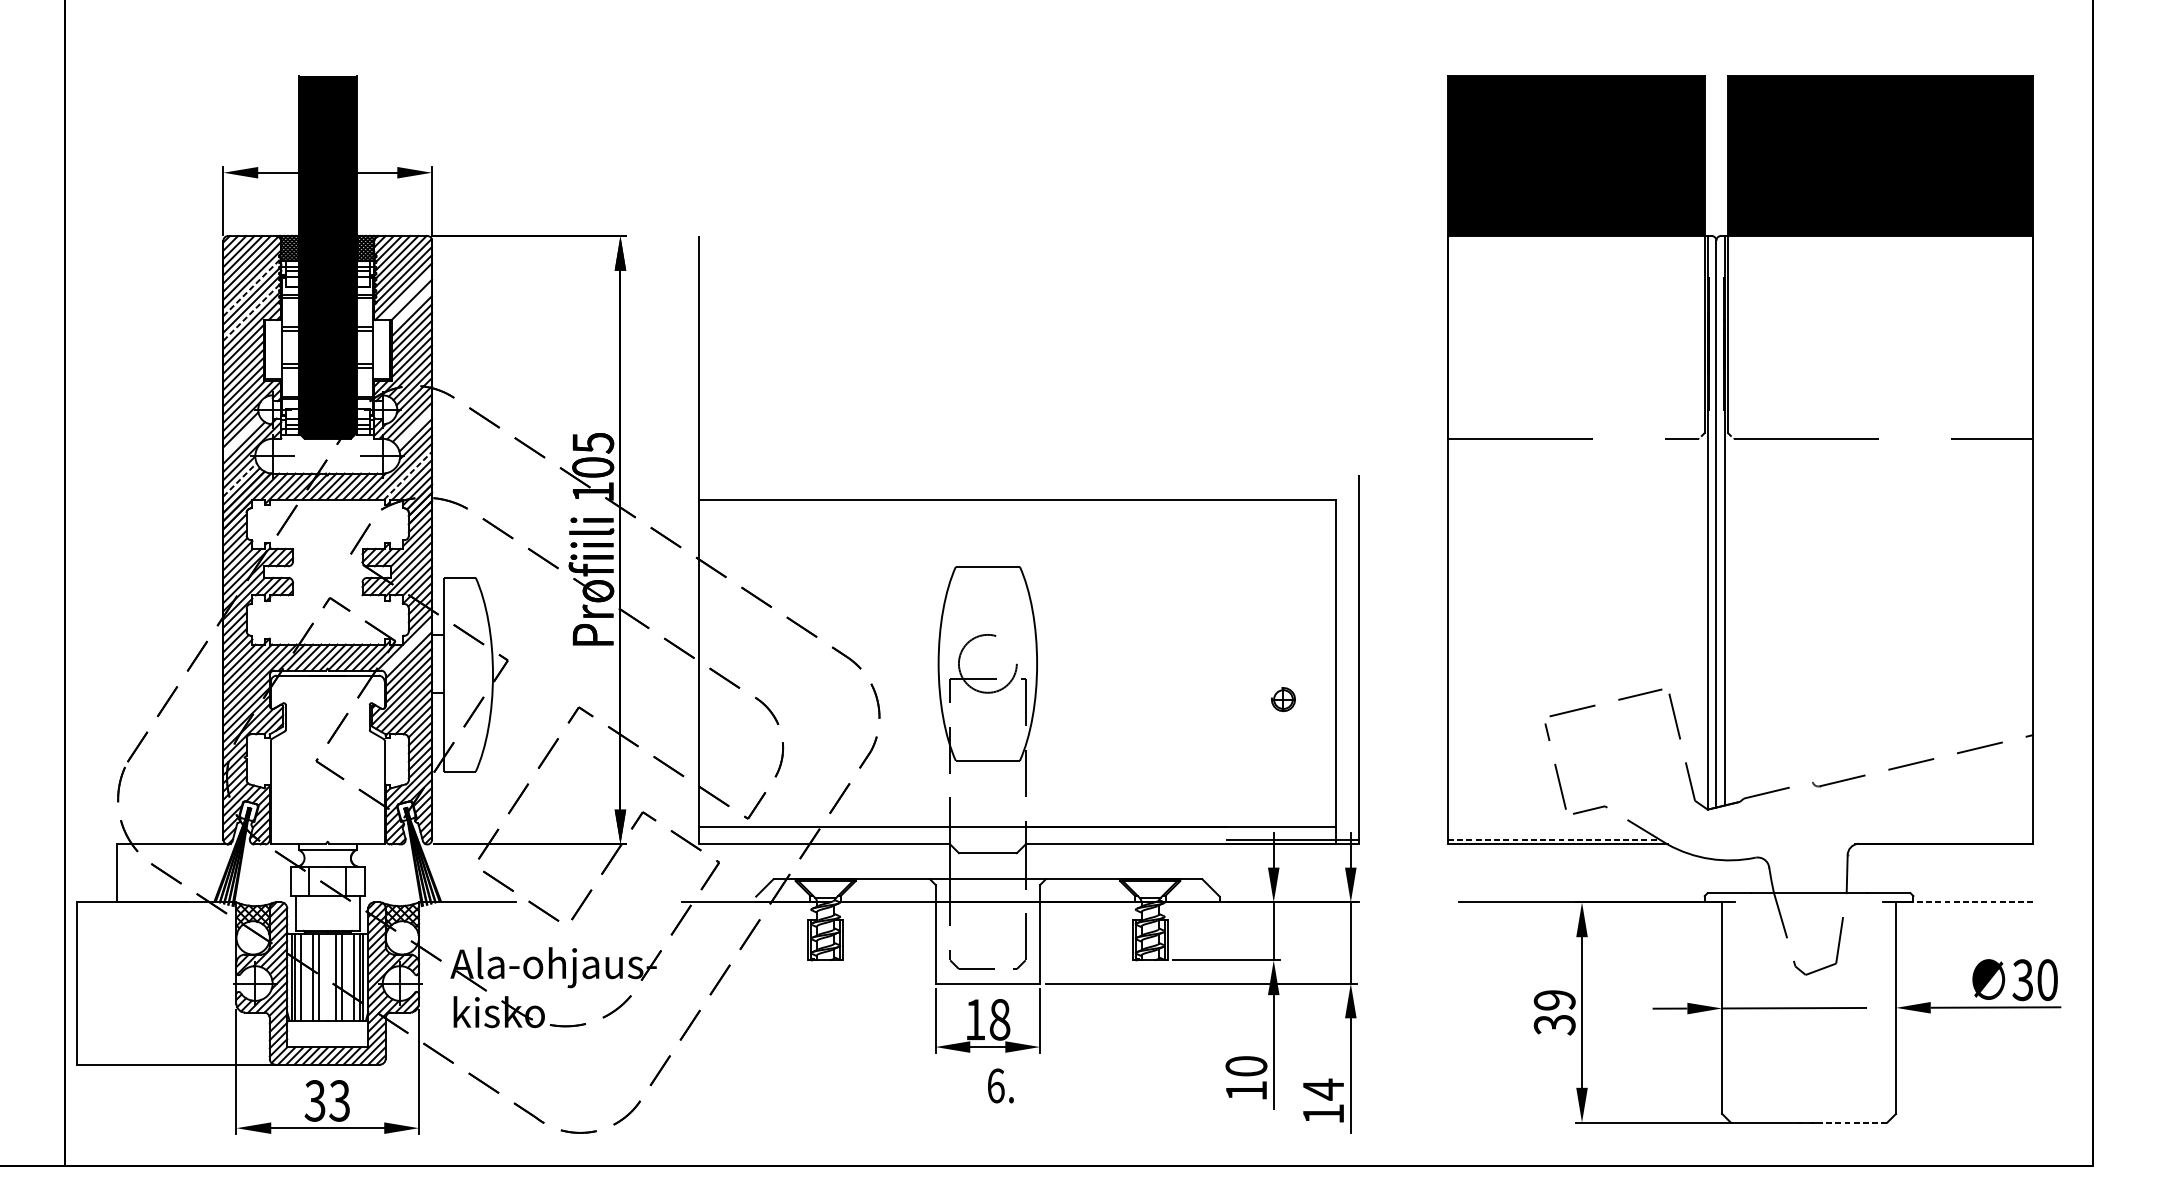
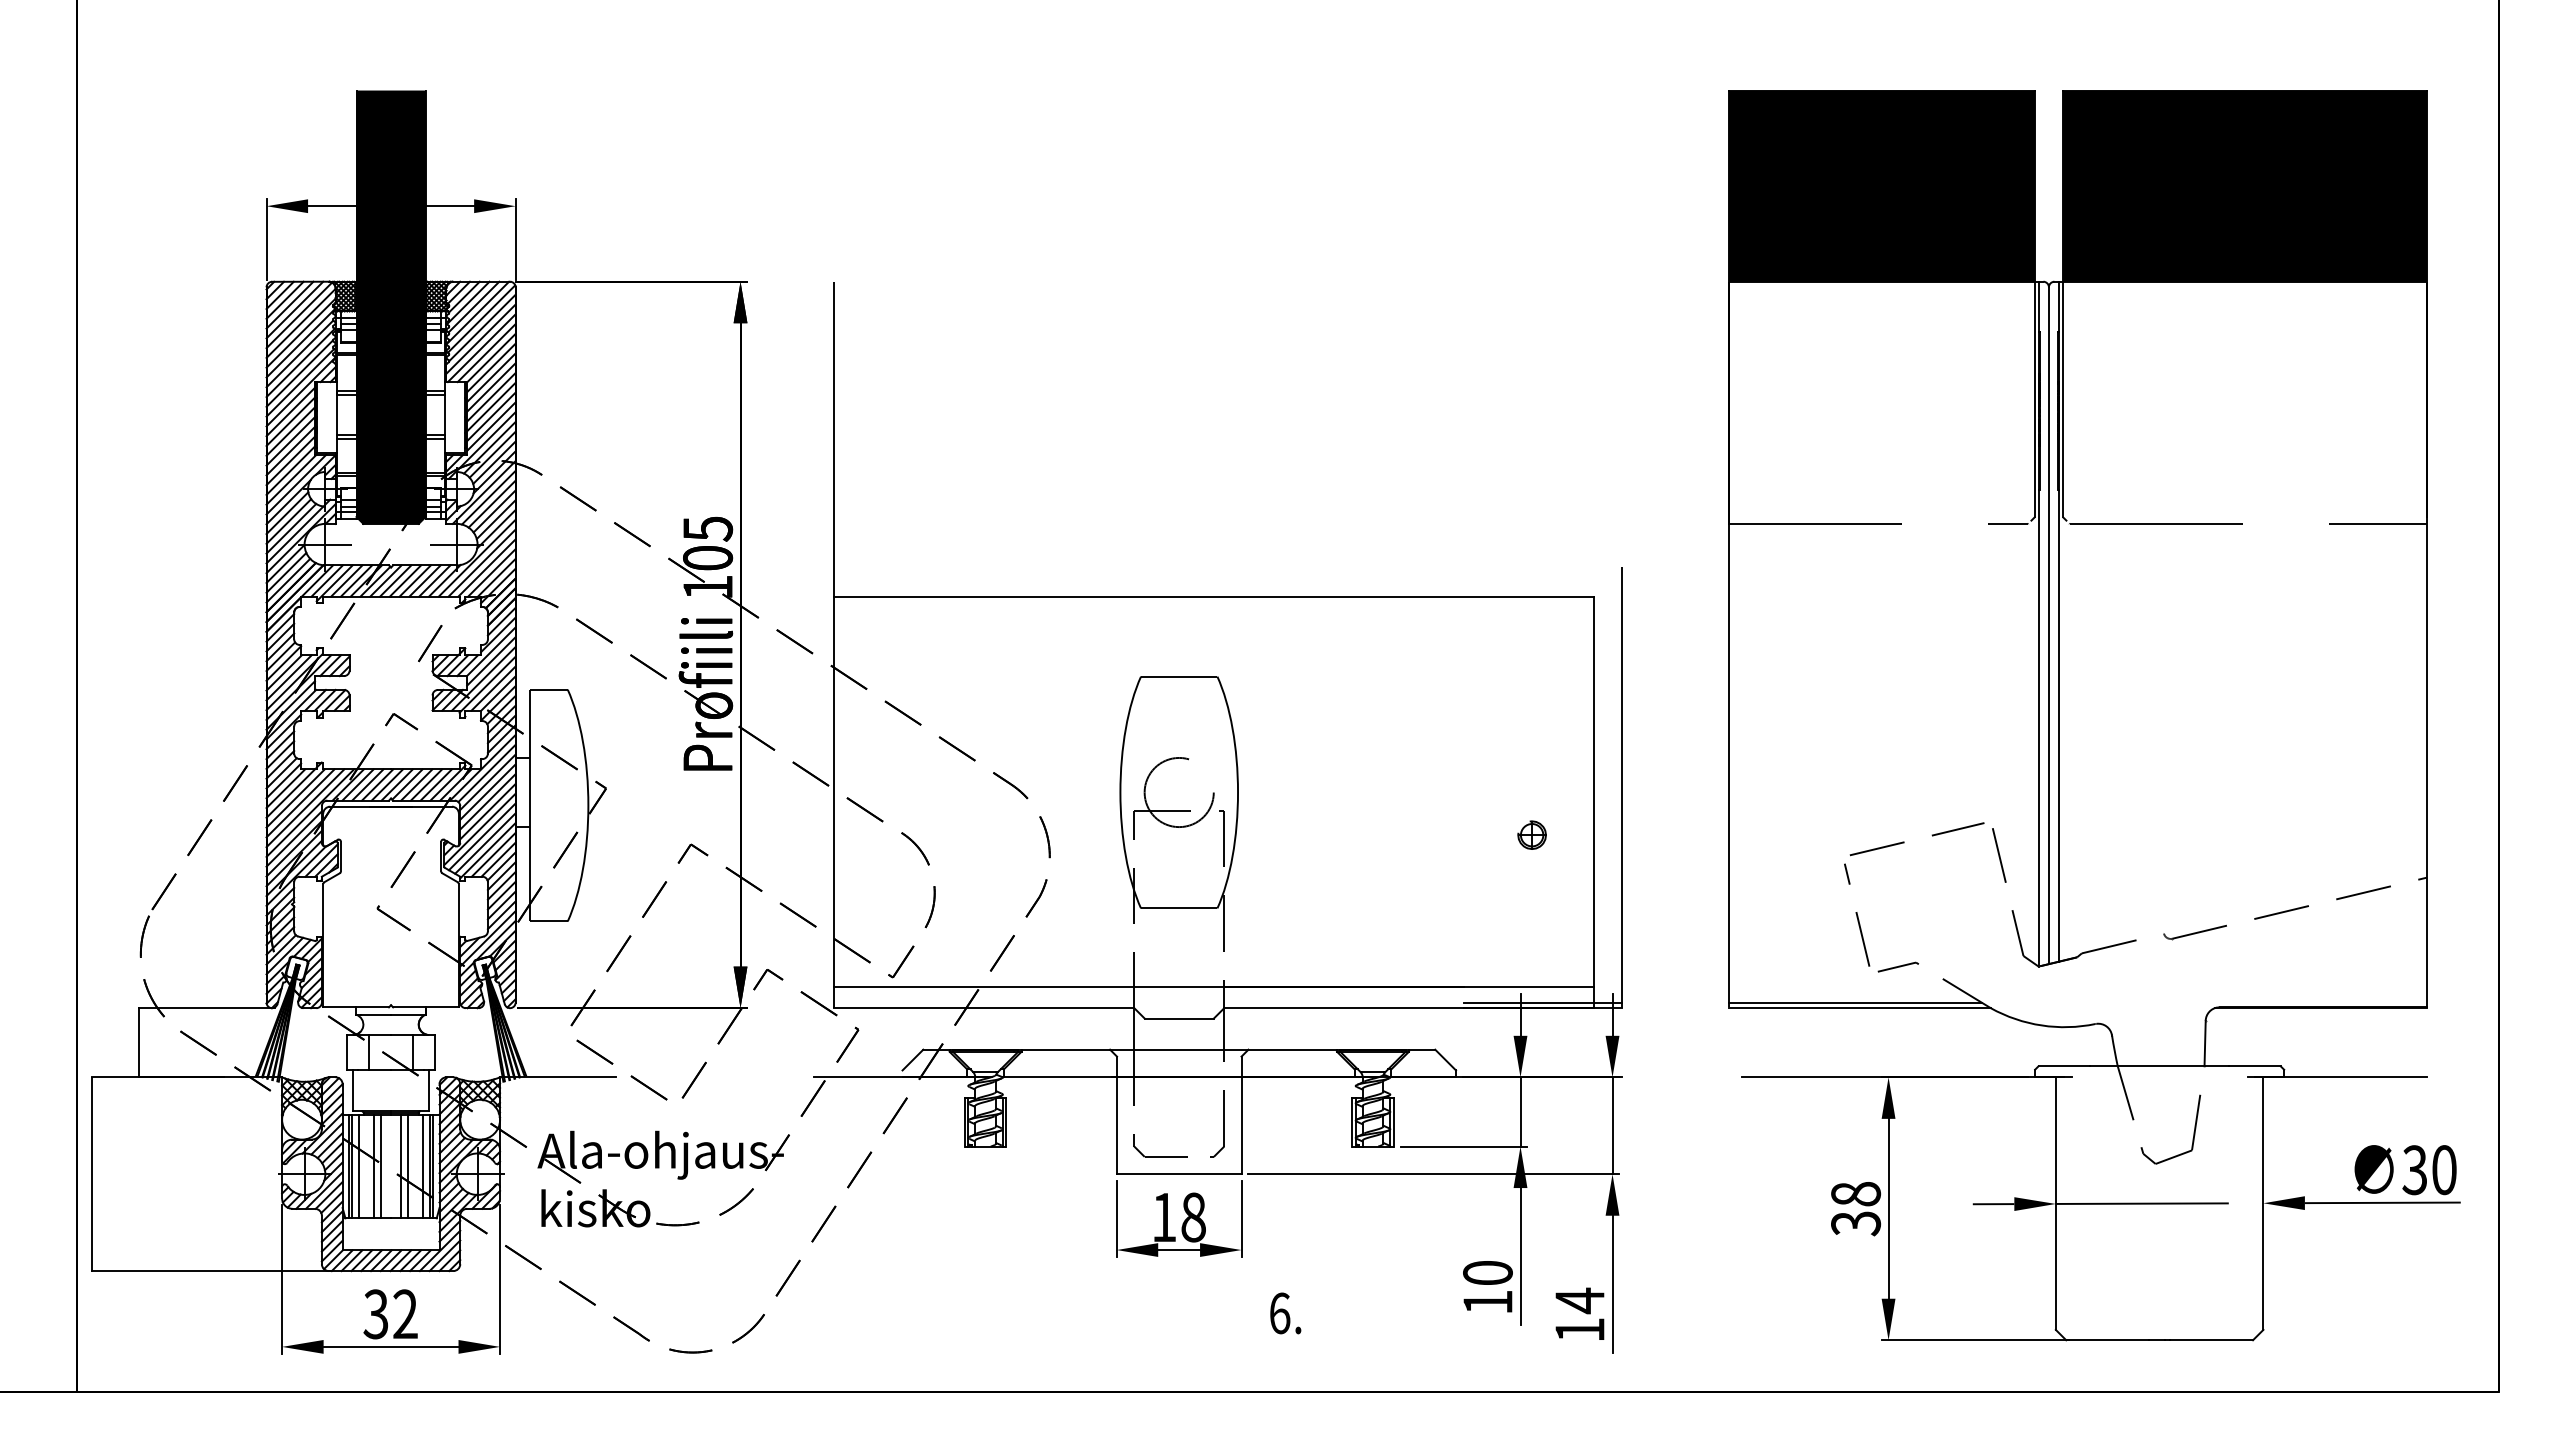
line: (252, 287) -> (301, 343), dashed -> solid
line: (407, 296) -> (486, 353), added
line: (411, 307) -> (491, 367), added
line: (251, 312) -> (299, 373), dashed -> solid
line: (414, 428) -> (494, 511), added
line: (241, 436) -> (288, 521), added
line: (408, 475) -> (487, 567), dashed -> solid
line: (240, 479) -> (286, 572), dashed -> solid
line: (407, 647) -> (486, 773), added
line: (1554, 839) -> (1855, 1002), dashed -> solid
line: (1973, 902) -> (2355, 1077), dashed -> solid
text: (1555, 1000) -> (1856, 1194), 39 -> 38
text: (1000, 1085) -> (1285, 1313), moved
text: (338, 1101) -> (404, 1314), 33 -> 32
line: (1852, 1122) -> (2211, 1340), dashed -> solid

